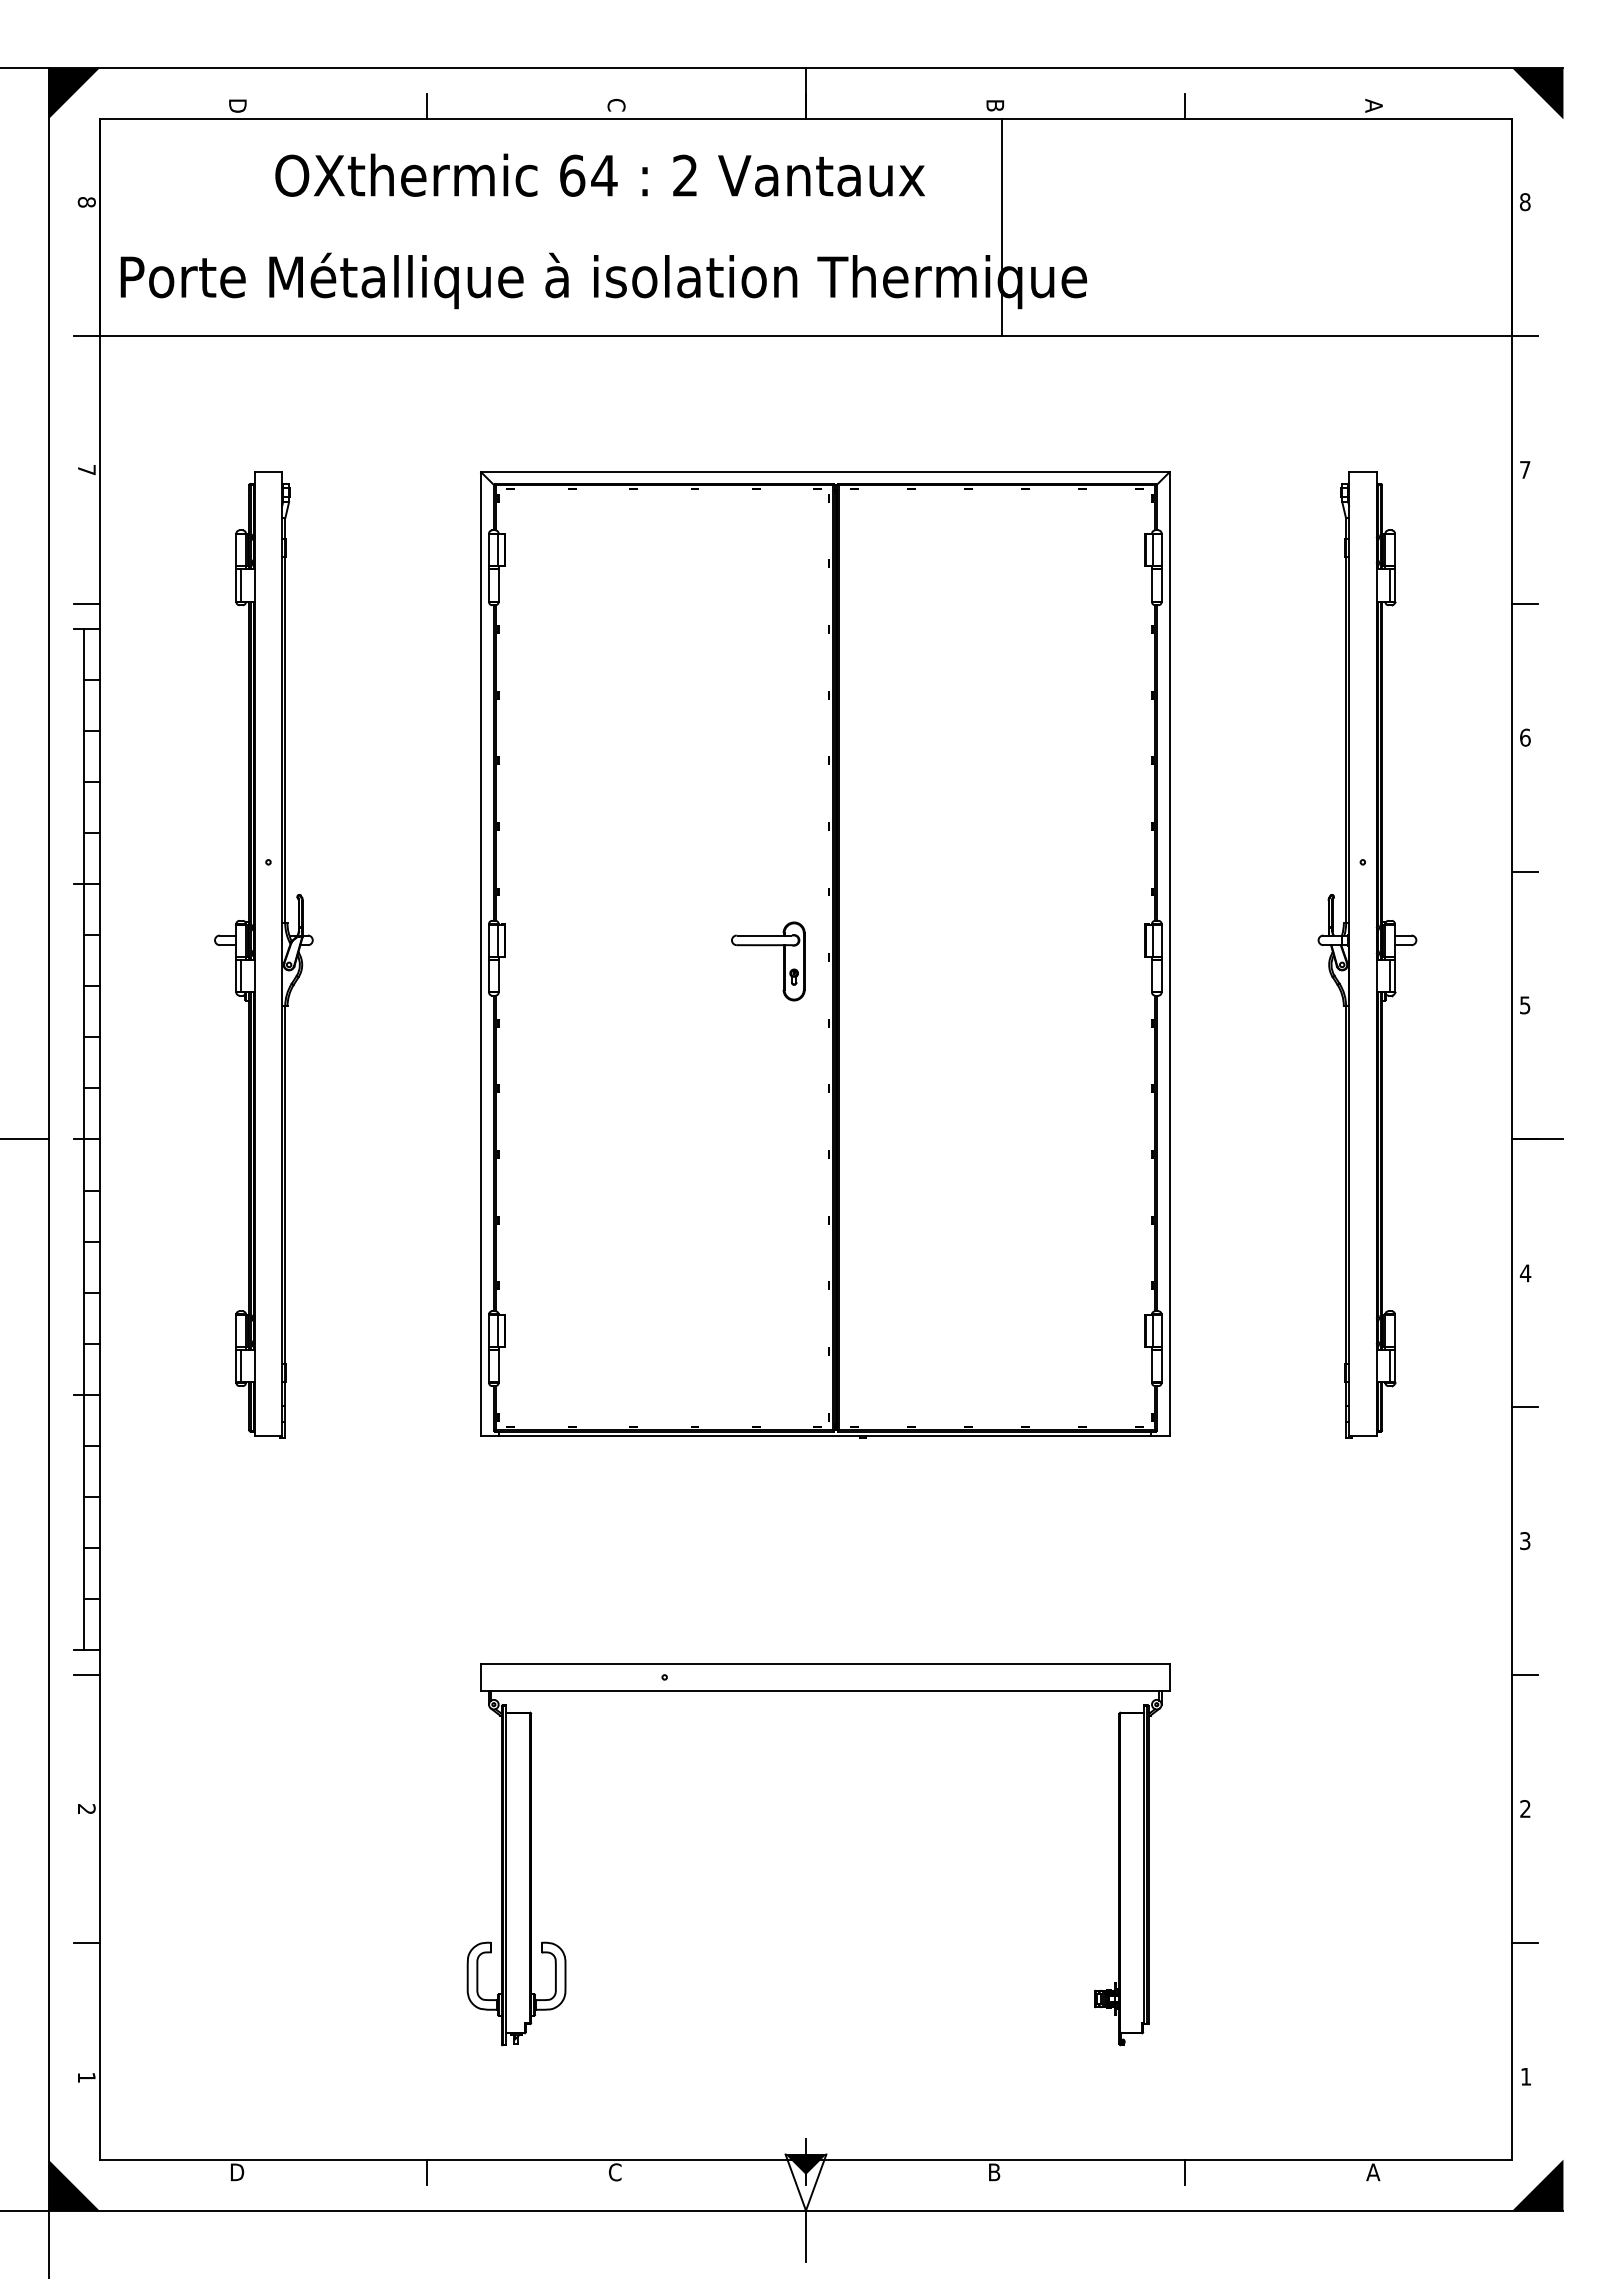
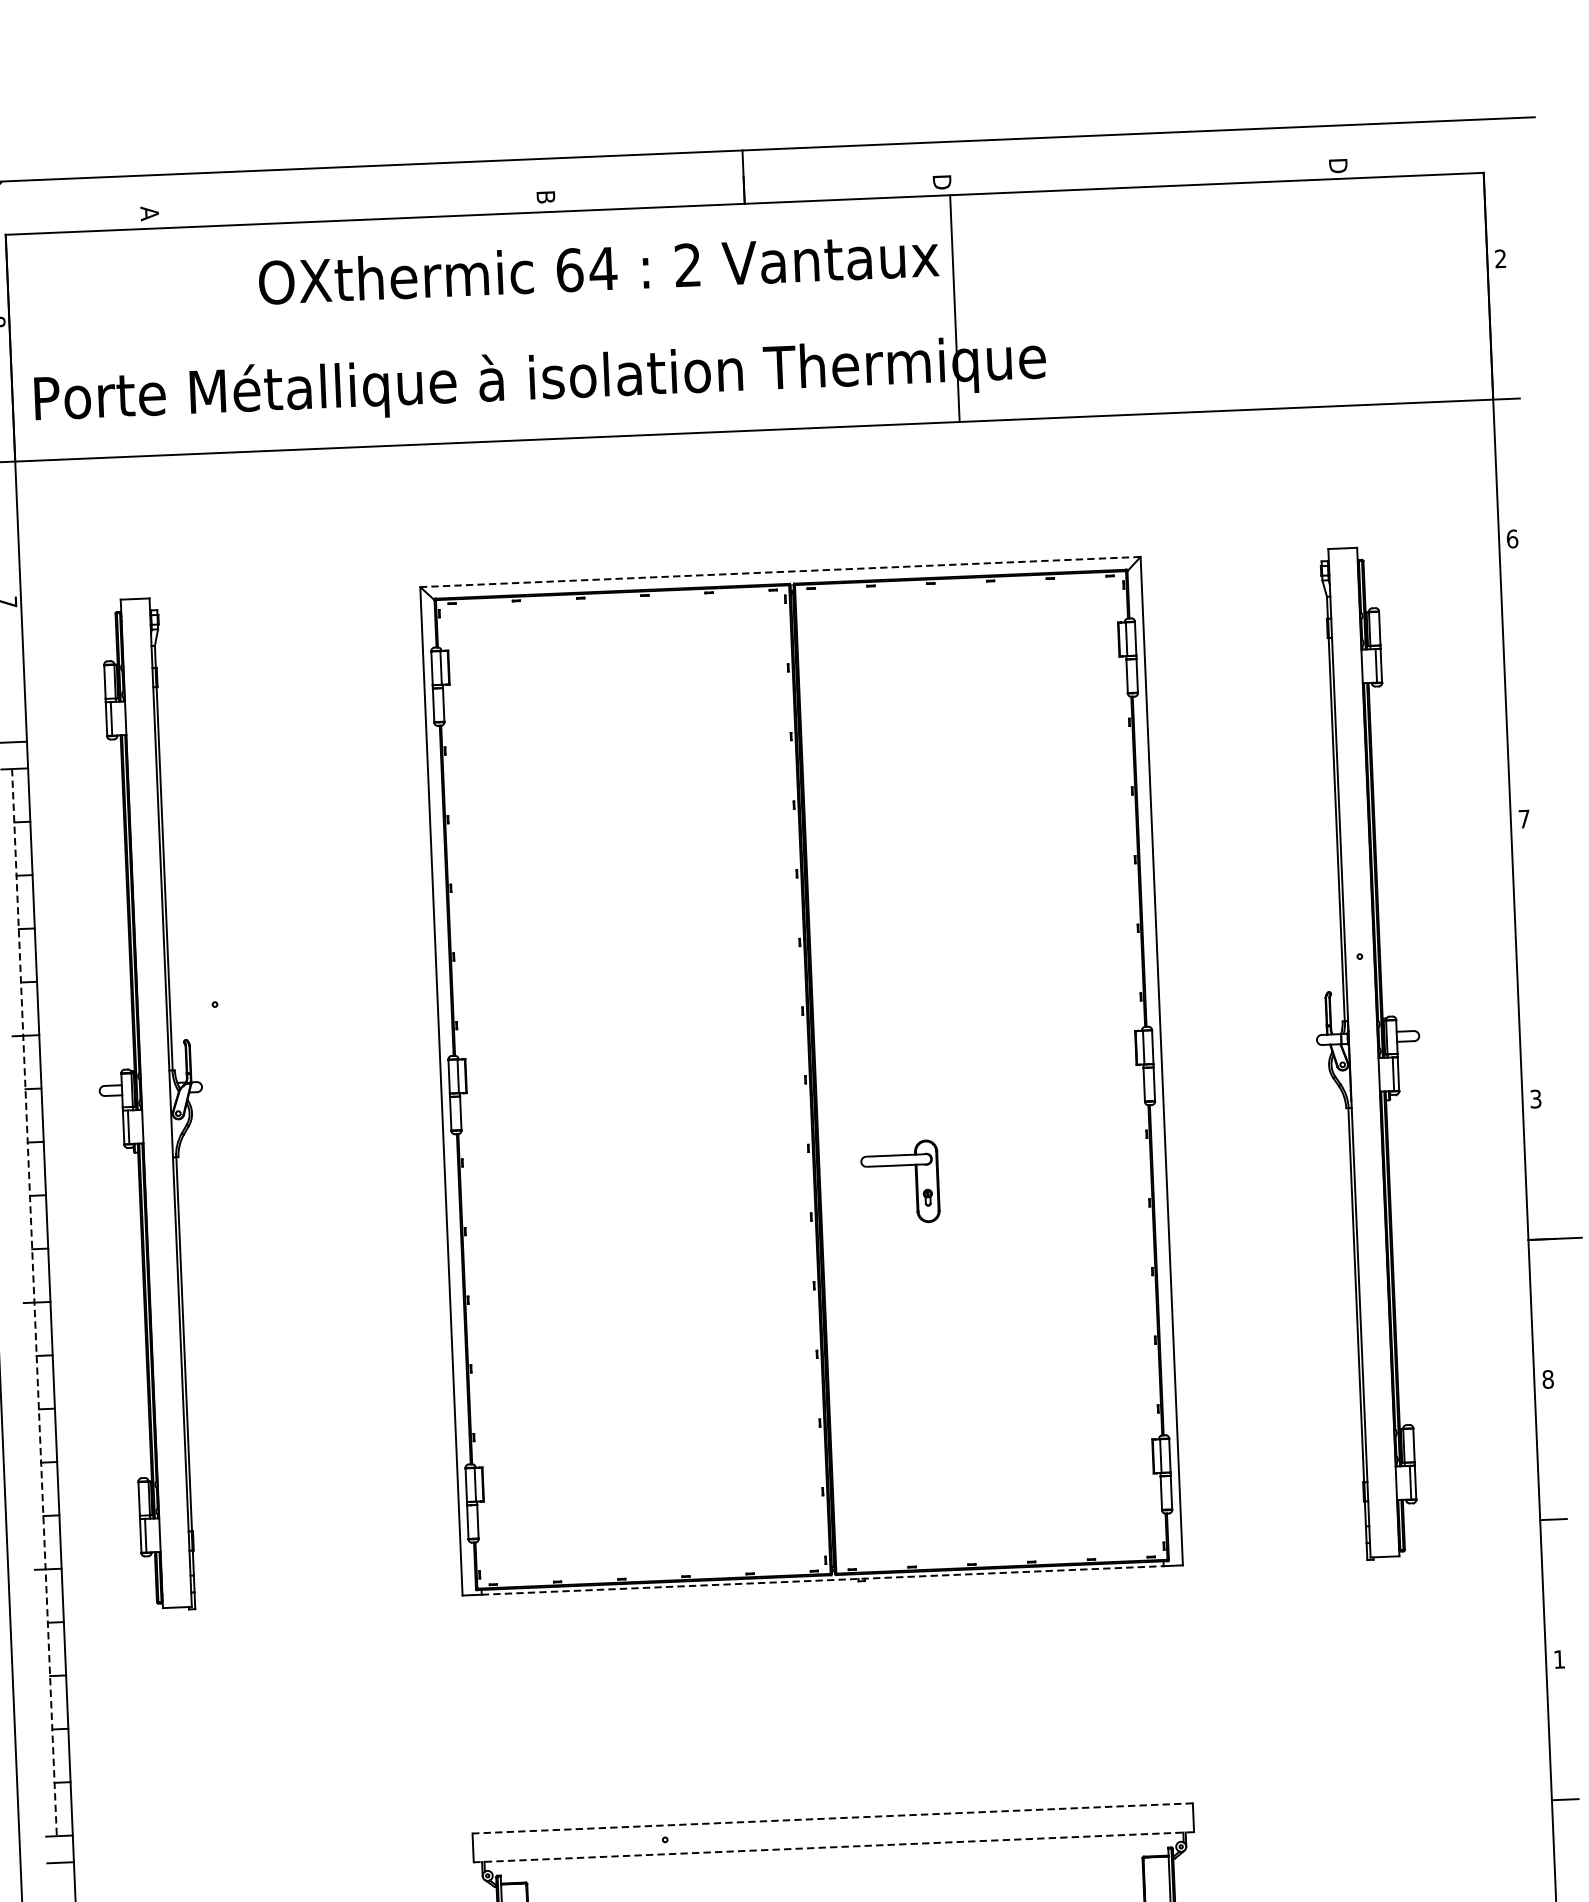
fill: (1537, 93) -> (1508, 144), removed
text: (237, 104) -> (149, 213), D -> A
text: (616, 104) -> (545, 196), C -> B
text: (1373, 105) -> (1337, 164), A -> D
line: (427, 106) -> (348, 206), removed
line: (1184, 106) -> (1140, 173), removed
text: (994, 107) -> (941, 183), B -> D
text: (599, 174) -> (598, 267), moved
text: (1525, 202) -> (1501, 259), 8 -> 2
text: (1525, 469) -> (1512, 538), 7 -> 6
line: (824, 472) -> (779, 572), solid -> dashed
line: (1524, 603) -> (1517, 678), removed
text: (1525, 737) -> (1524, 818), 6 -> 7
line: (1524, 871) -> (1529, 959), removed
part: (768, 946) -> (899, 1166), moved
part: (263, 954) -> (151, 1103), moved
text: (1525, 1004) -> (1536, 1098), 5 -> 3
line: (84, 1139) -> (34, 1302), solid -> dashed
text: (1525, 1273) -> (1547, 1379), 4 -> 8
line: (825, 1436) -> (822, 1580), solid -> dashed
text: (1525, 1541) -> (1559, 1659), 3 -> 1
line: (824, 1663) -> (831, 1818), solid -> dashed
line: (824, 1691) -> (833, 1847), solid -> dashed

